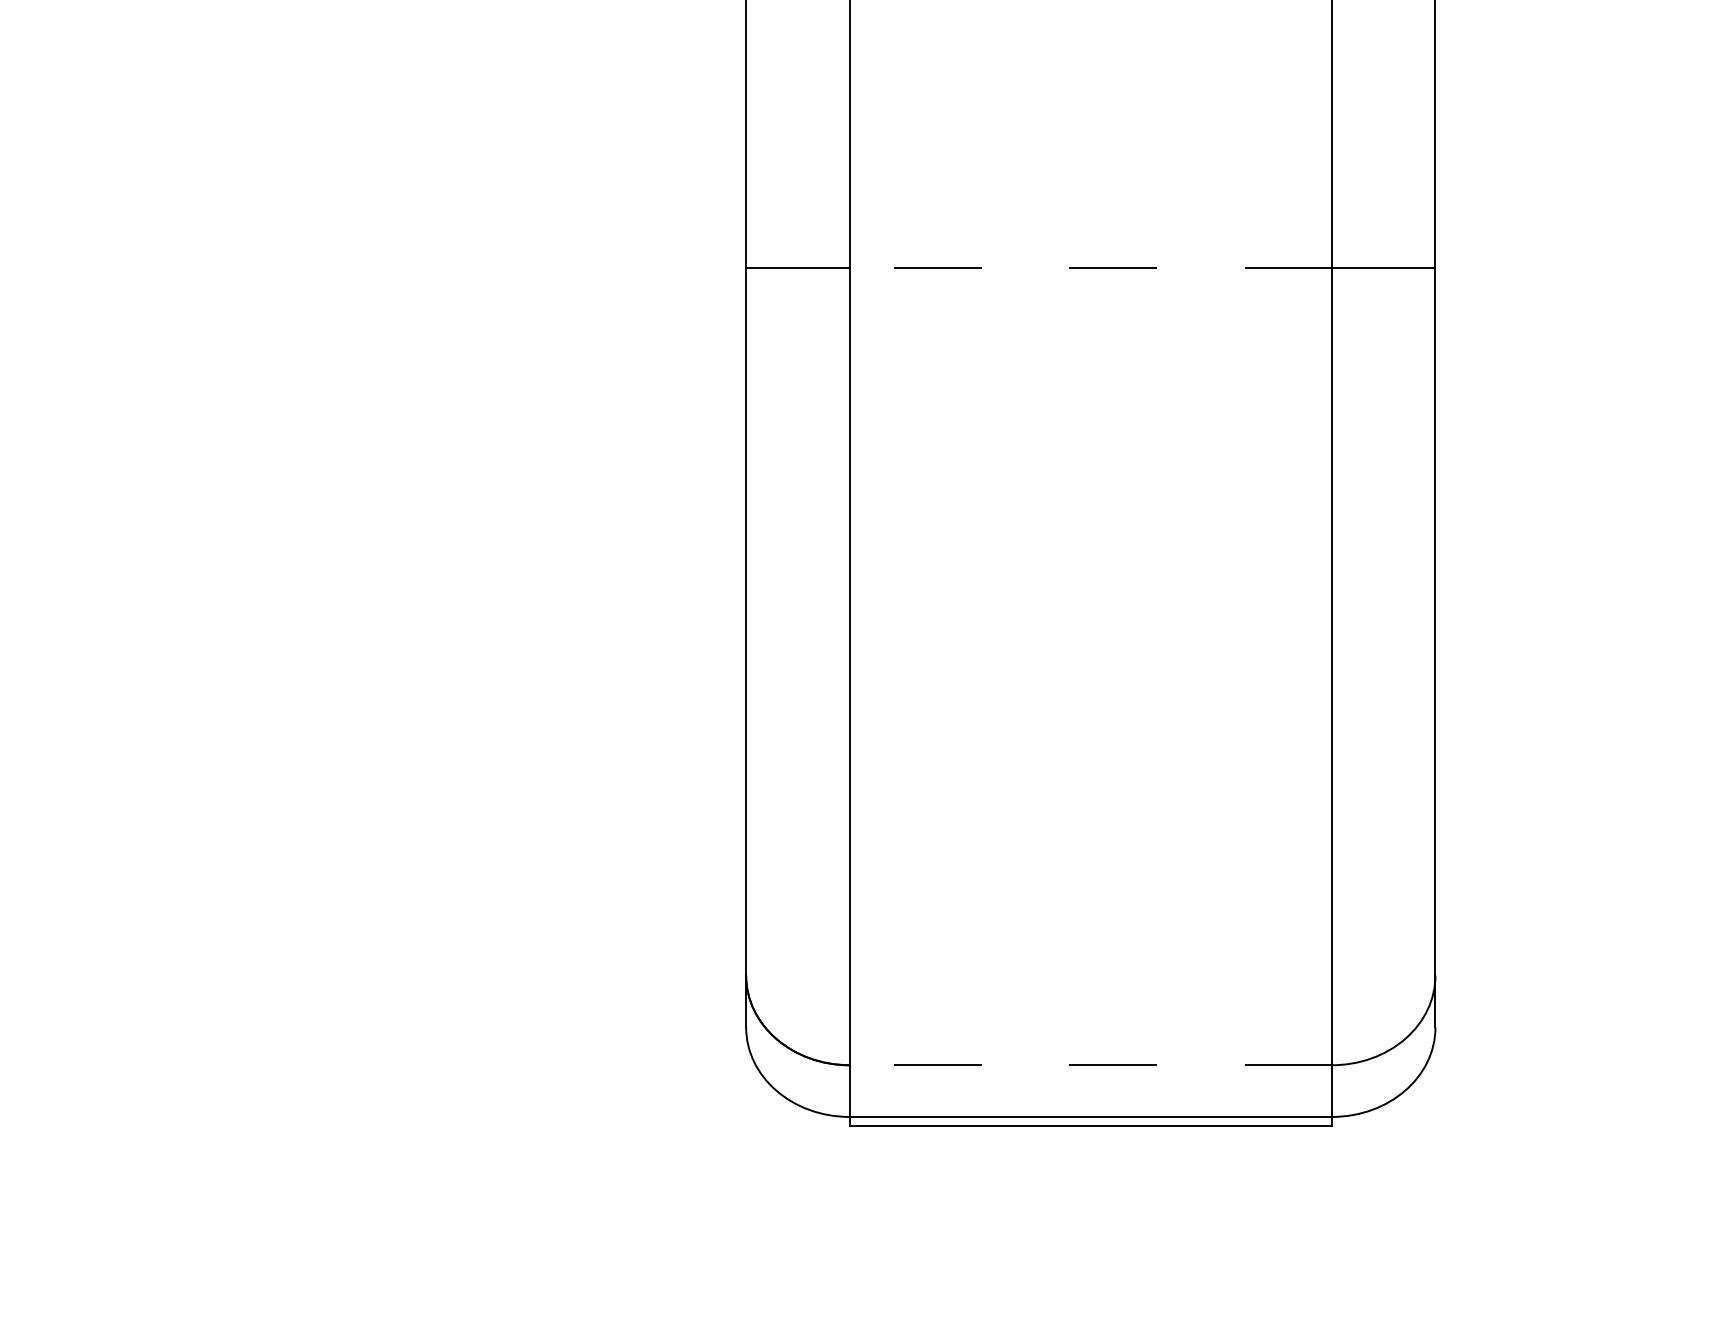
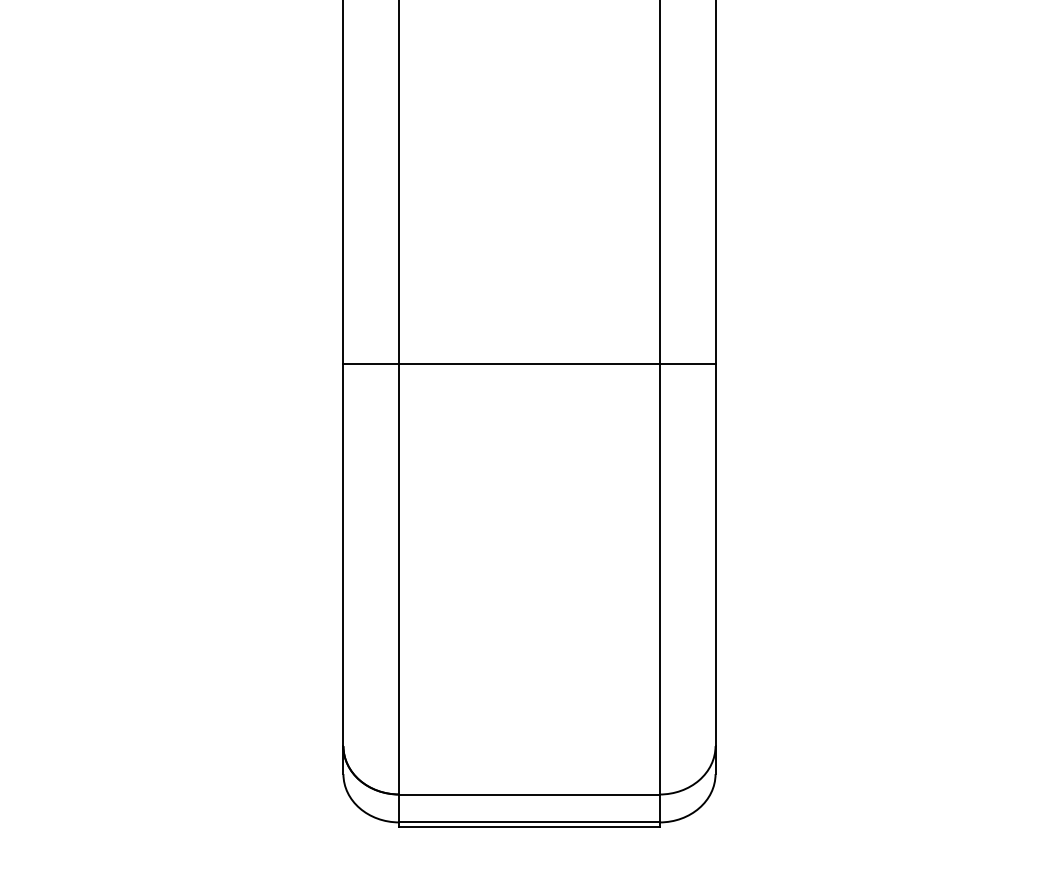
line: (1090, 268) -> (529, 364), dashed -> solid
line: (1090, 1065) -> (529, 794), dashed -> solid

